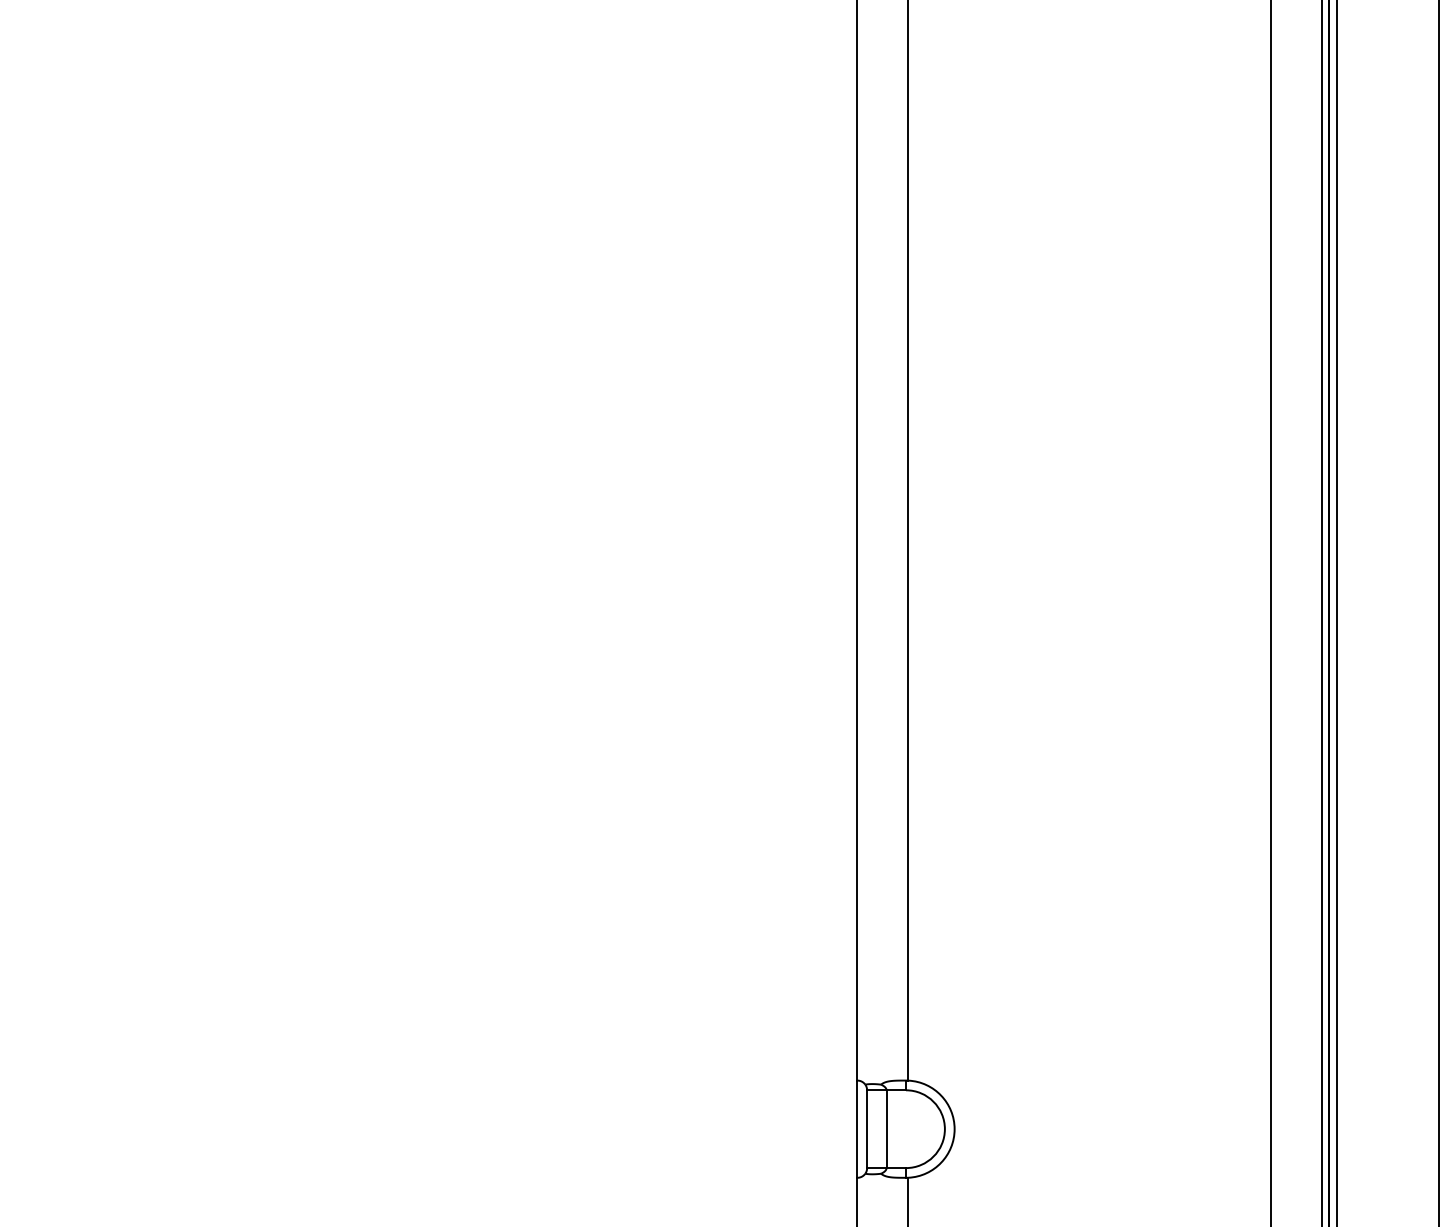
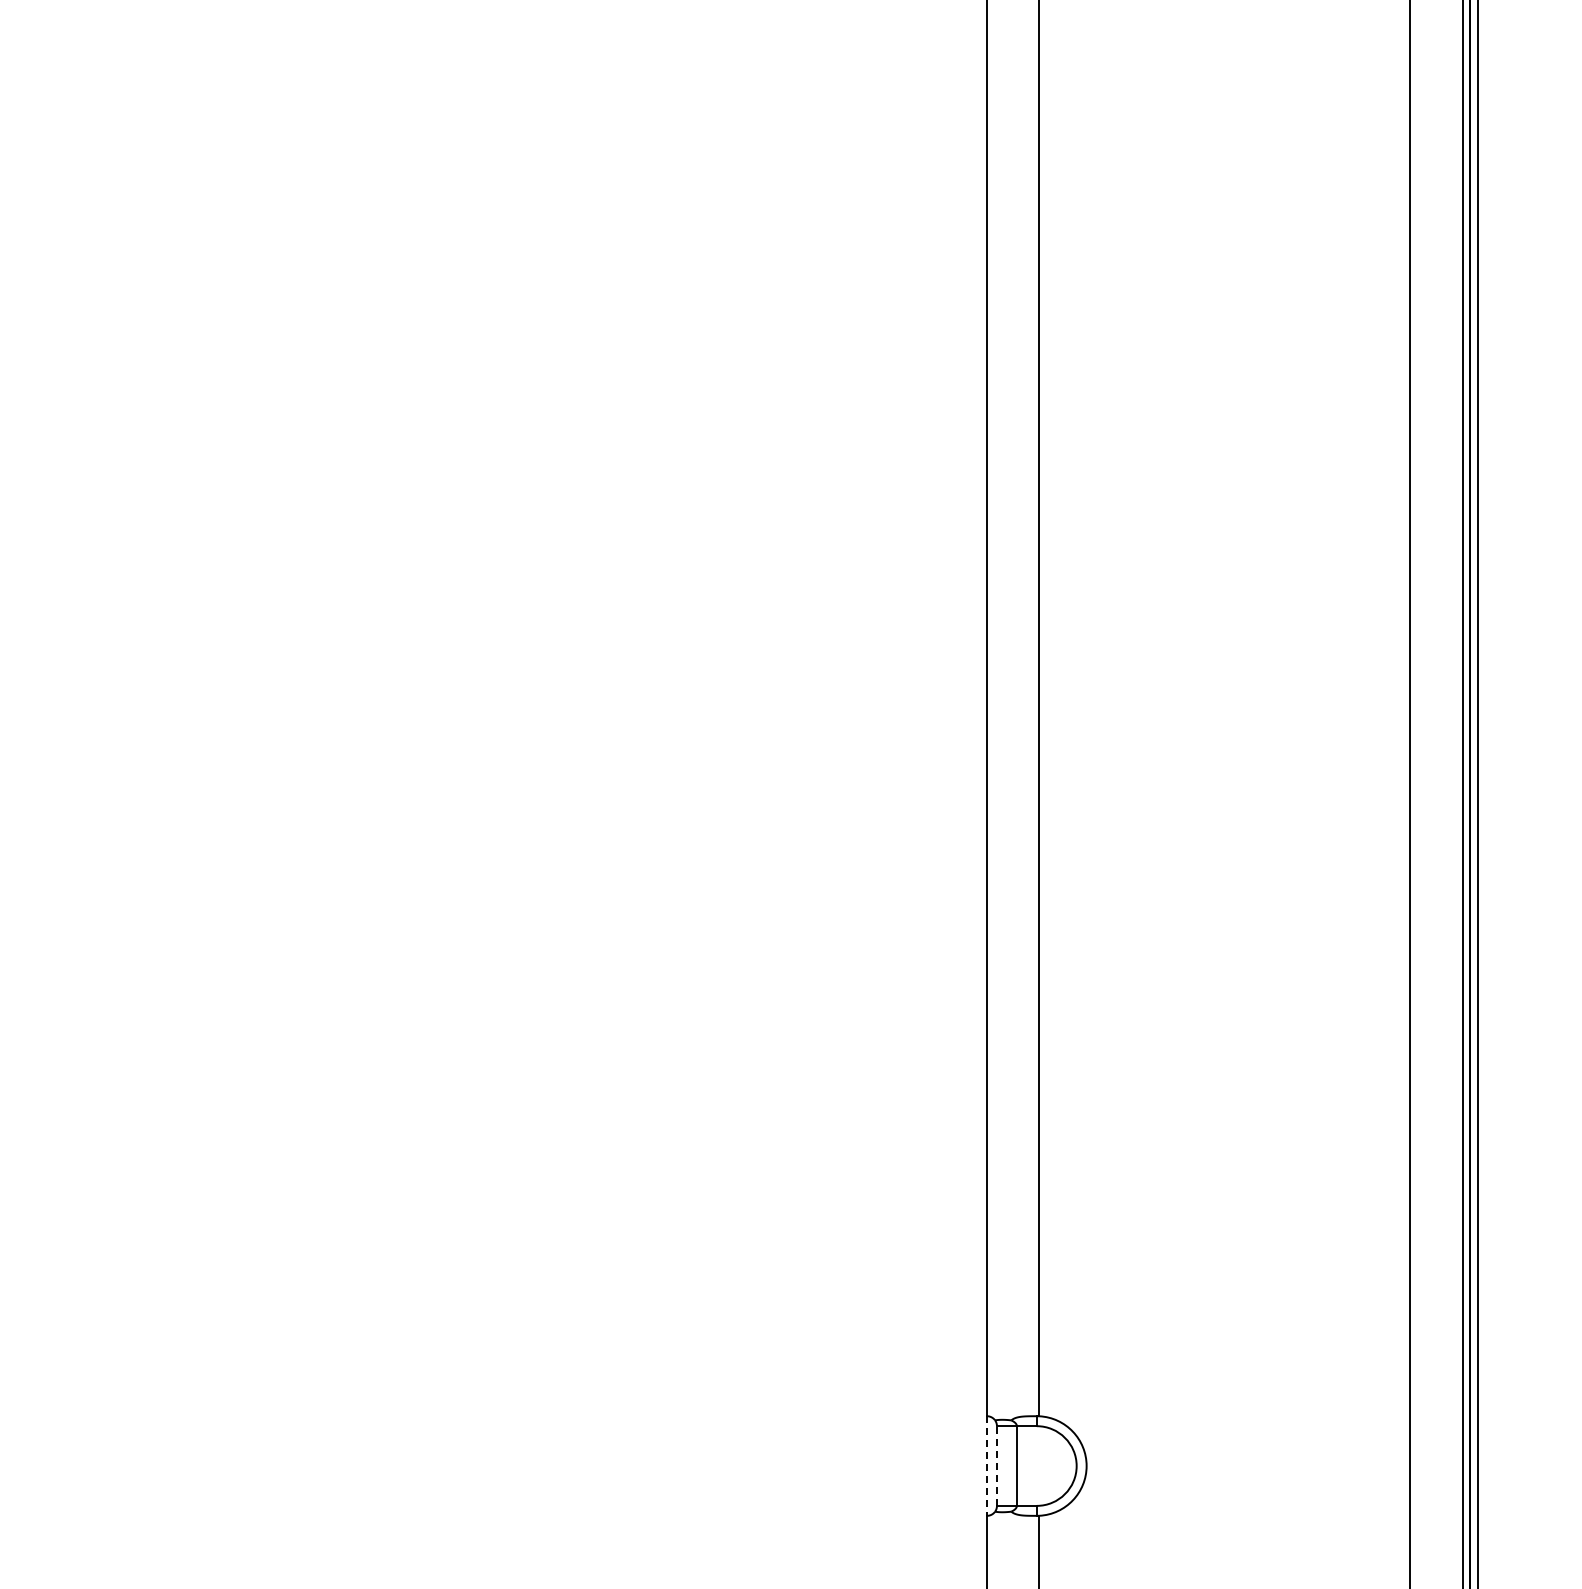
line: (857, 1129) -> (987, 1466), solid -> dashed
line: (866, 1129) -> (996, 1466), solid -> dashed

